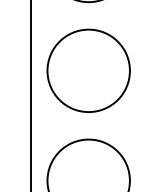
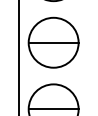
line: (88, 70) -> (53, 42), added
line: (88, 181) -> (53, 109), added

